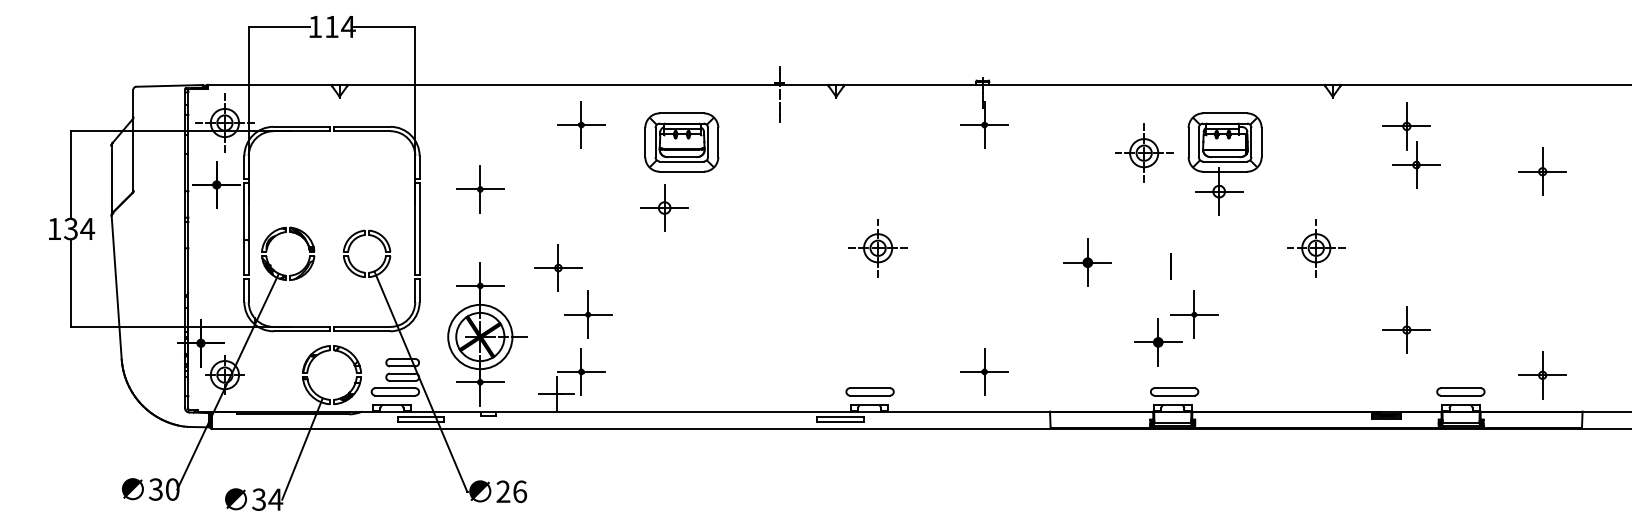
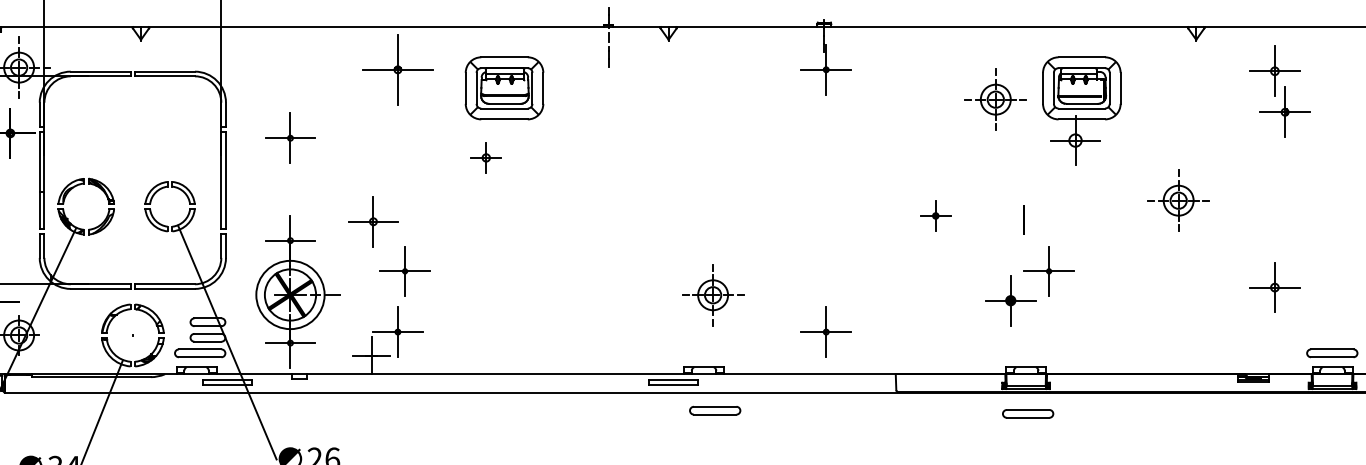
part: (581, 124) -> (397, 69), size x1.4
part: (664, 207) -> (486, 157), size x0.6
part: (877, 248) -> (712, 295), moved
part: (1087, 262) -> (935, 215), size x0.6
part: (869, 391) -> (714, 410), moved
part: (1174, 391) -> (1028, 413), moved

